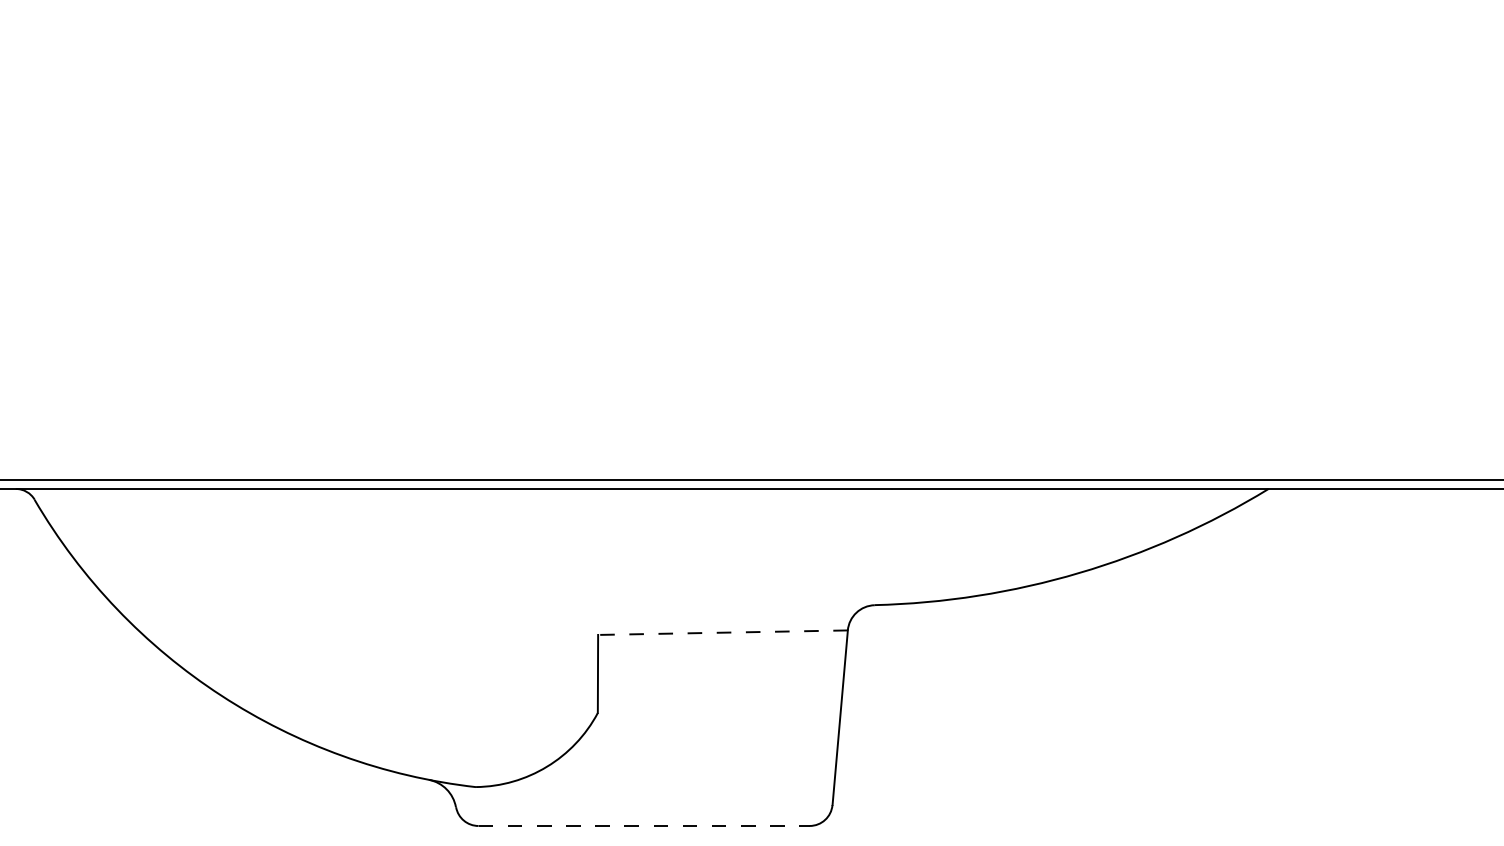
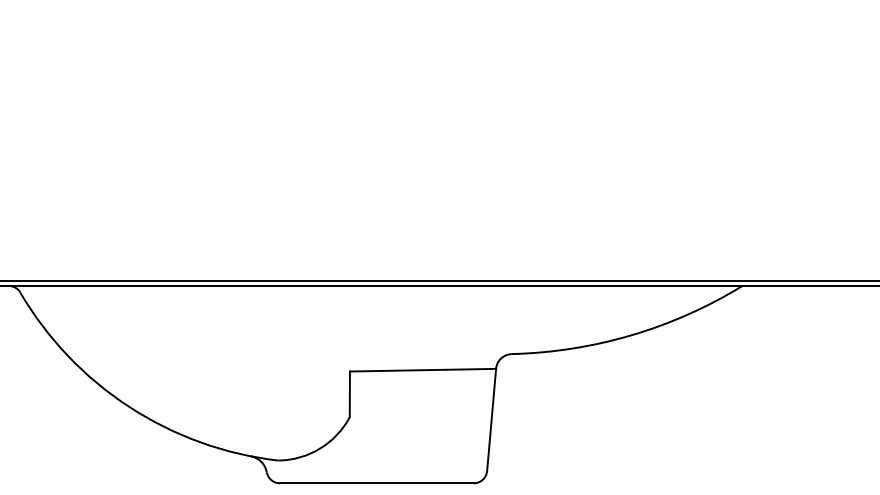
line: (722, 633) -> (422, 370), dashed -> solid
line: (643, 826) -> (376, 483), dashed -> solid

